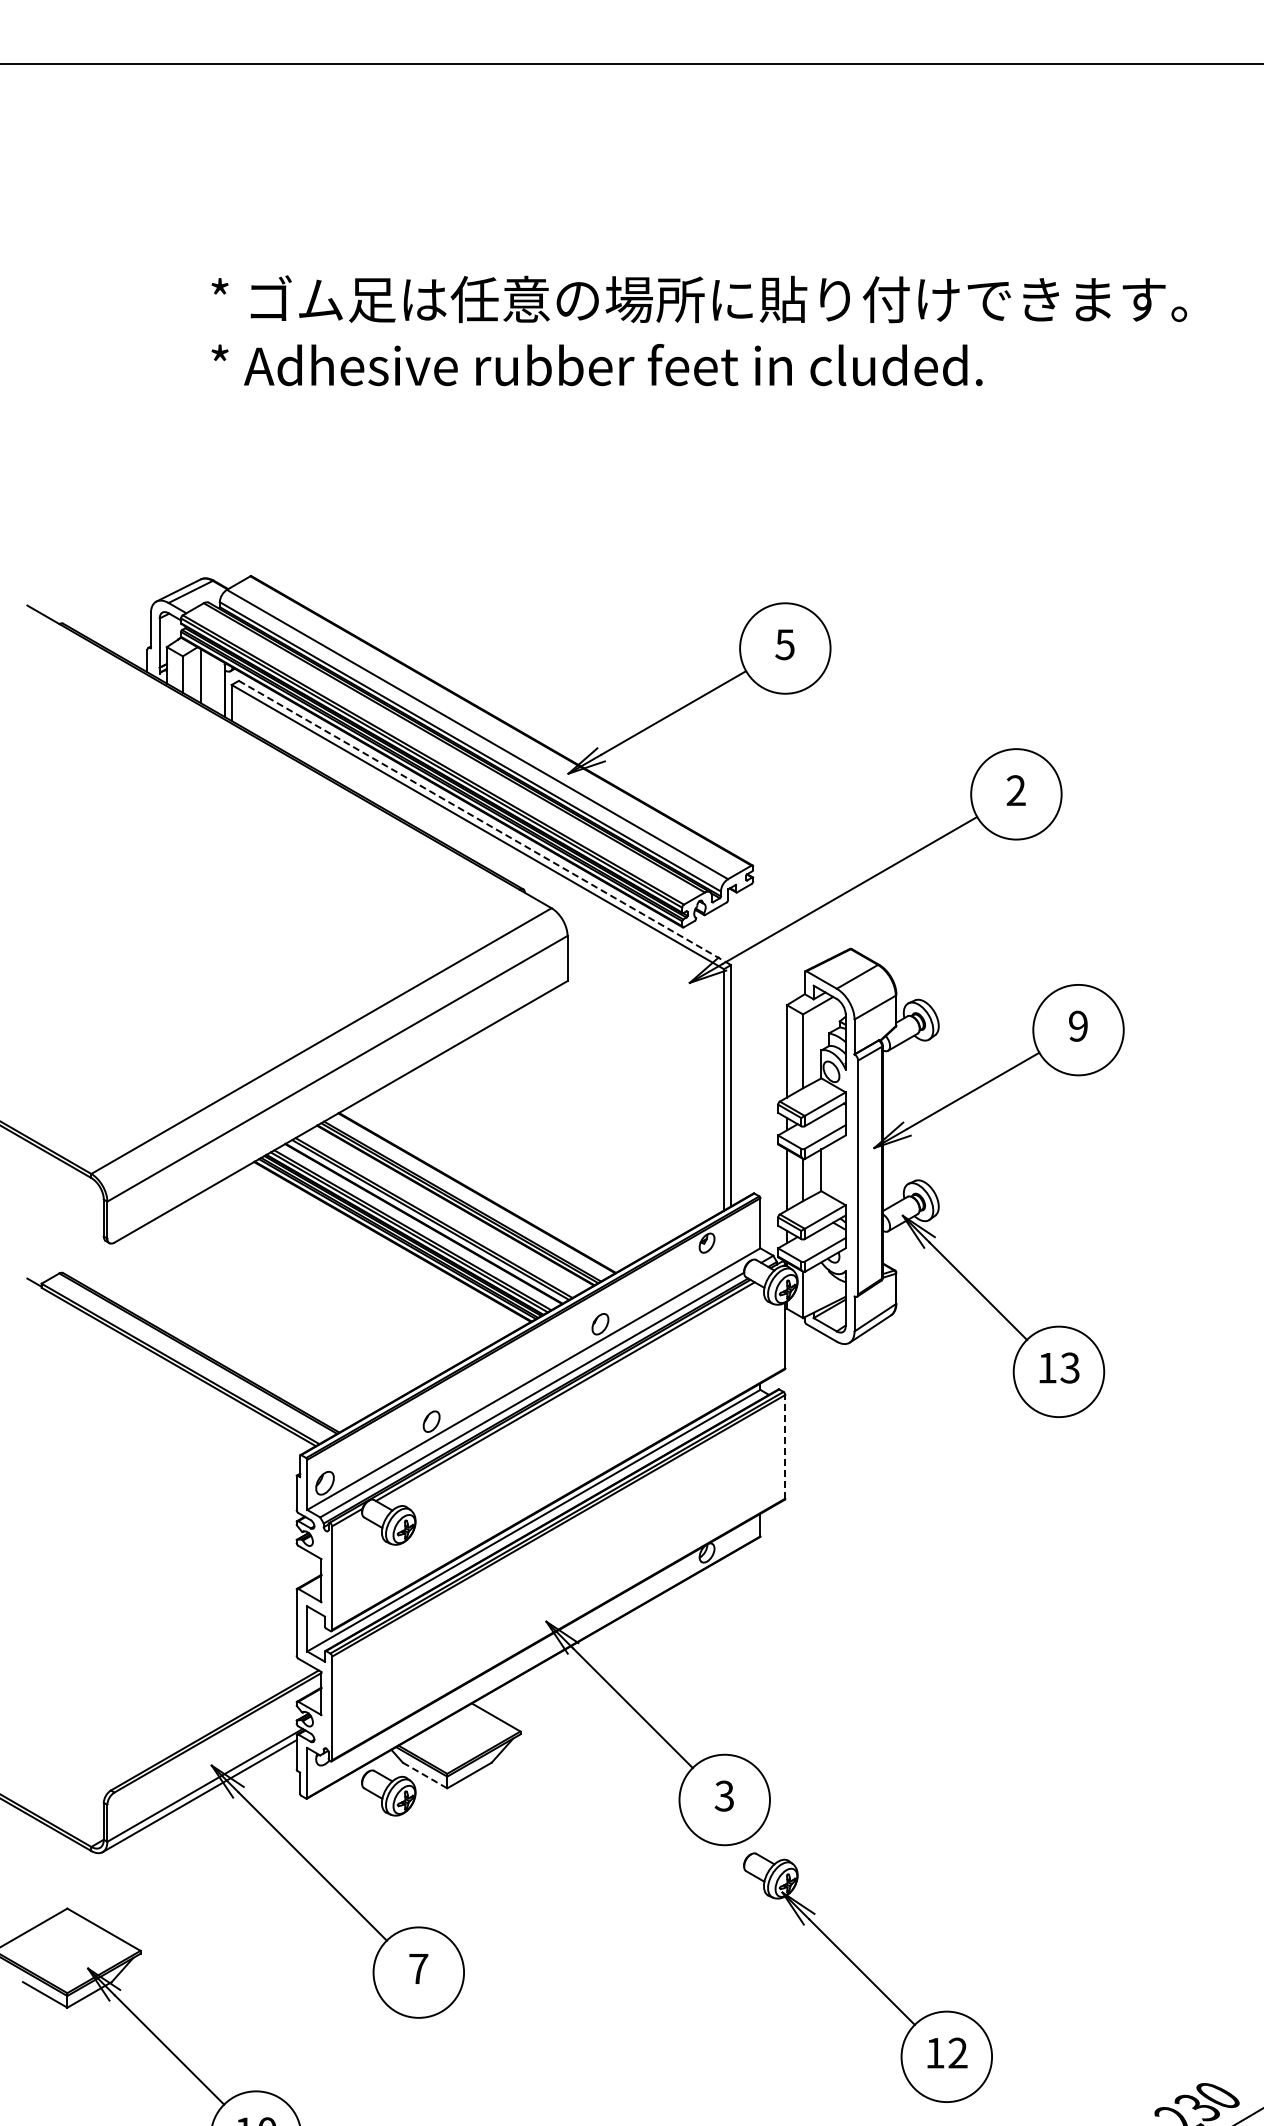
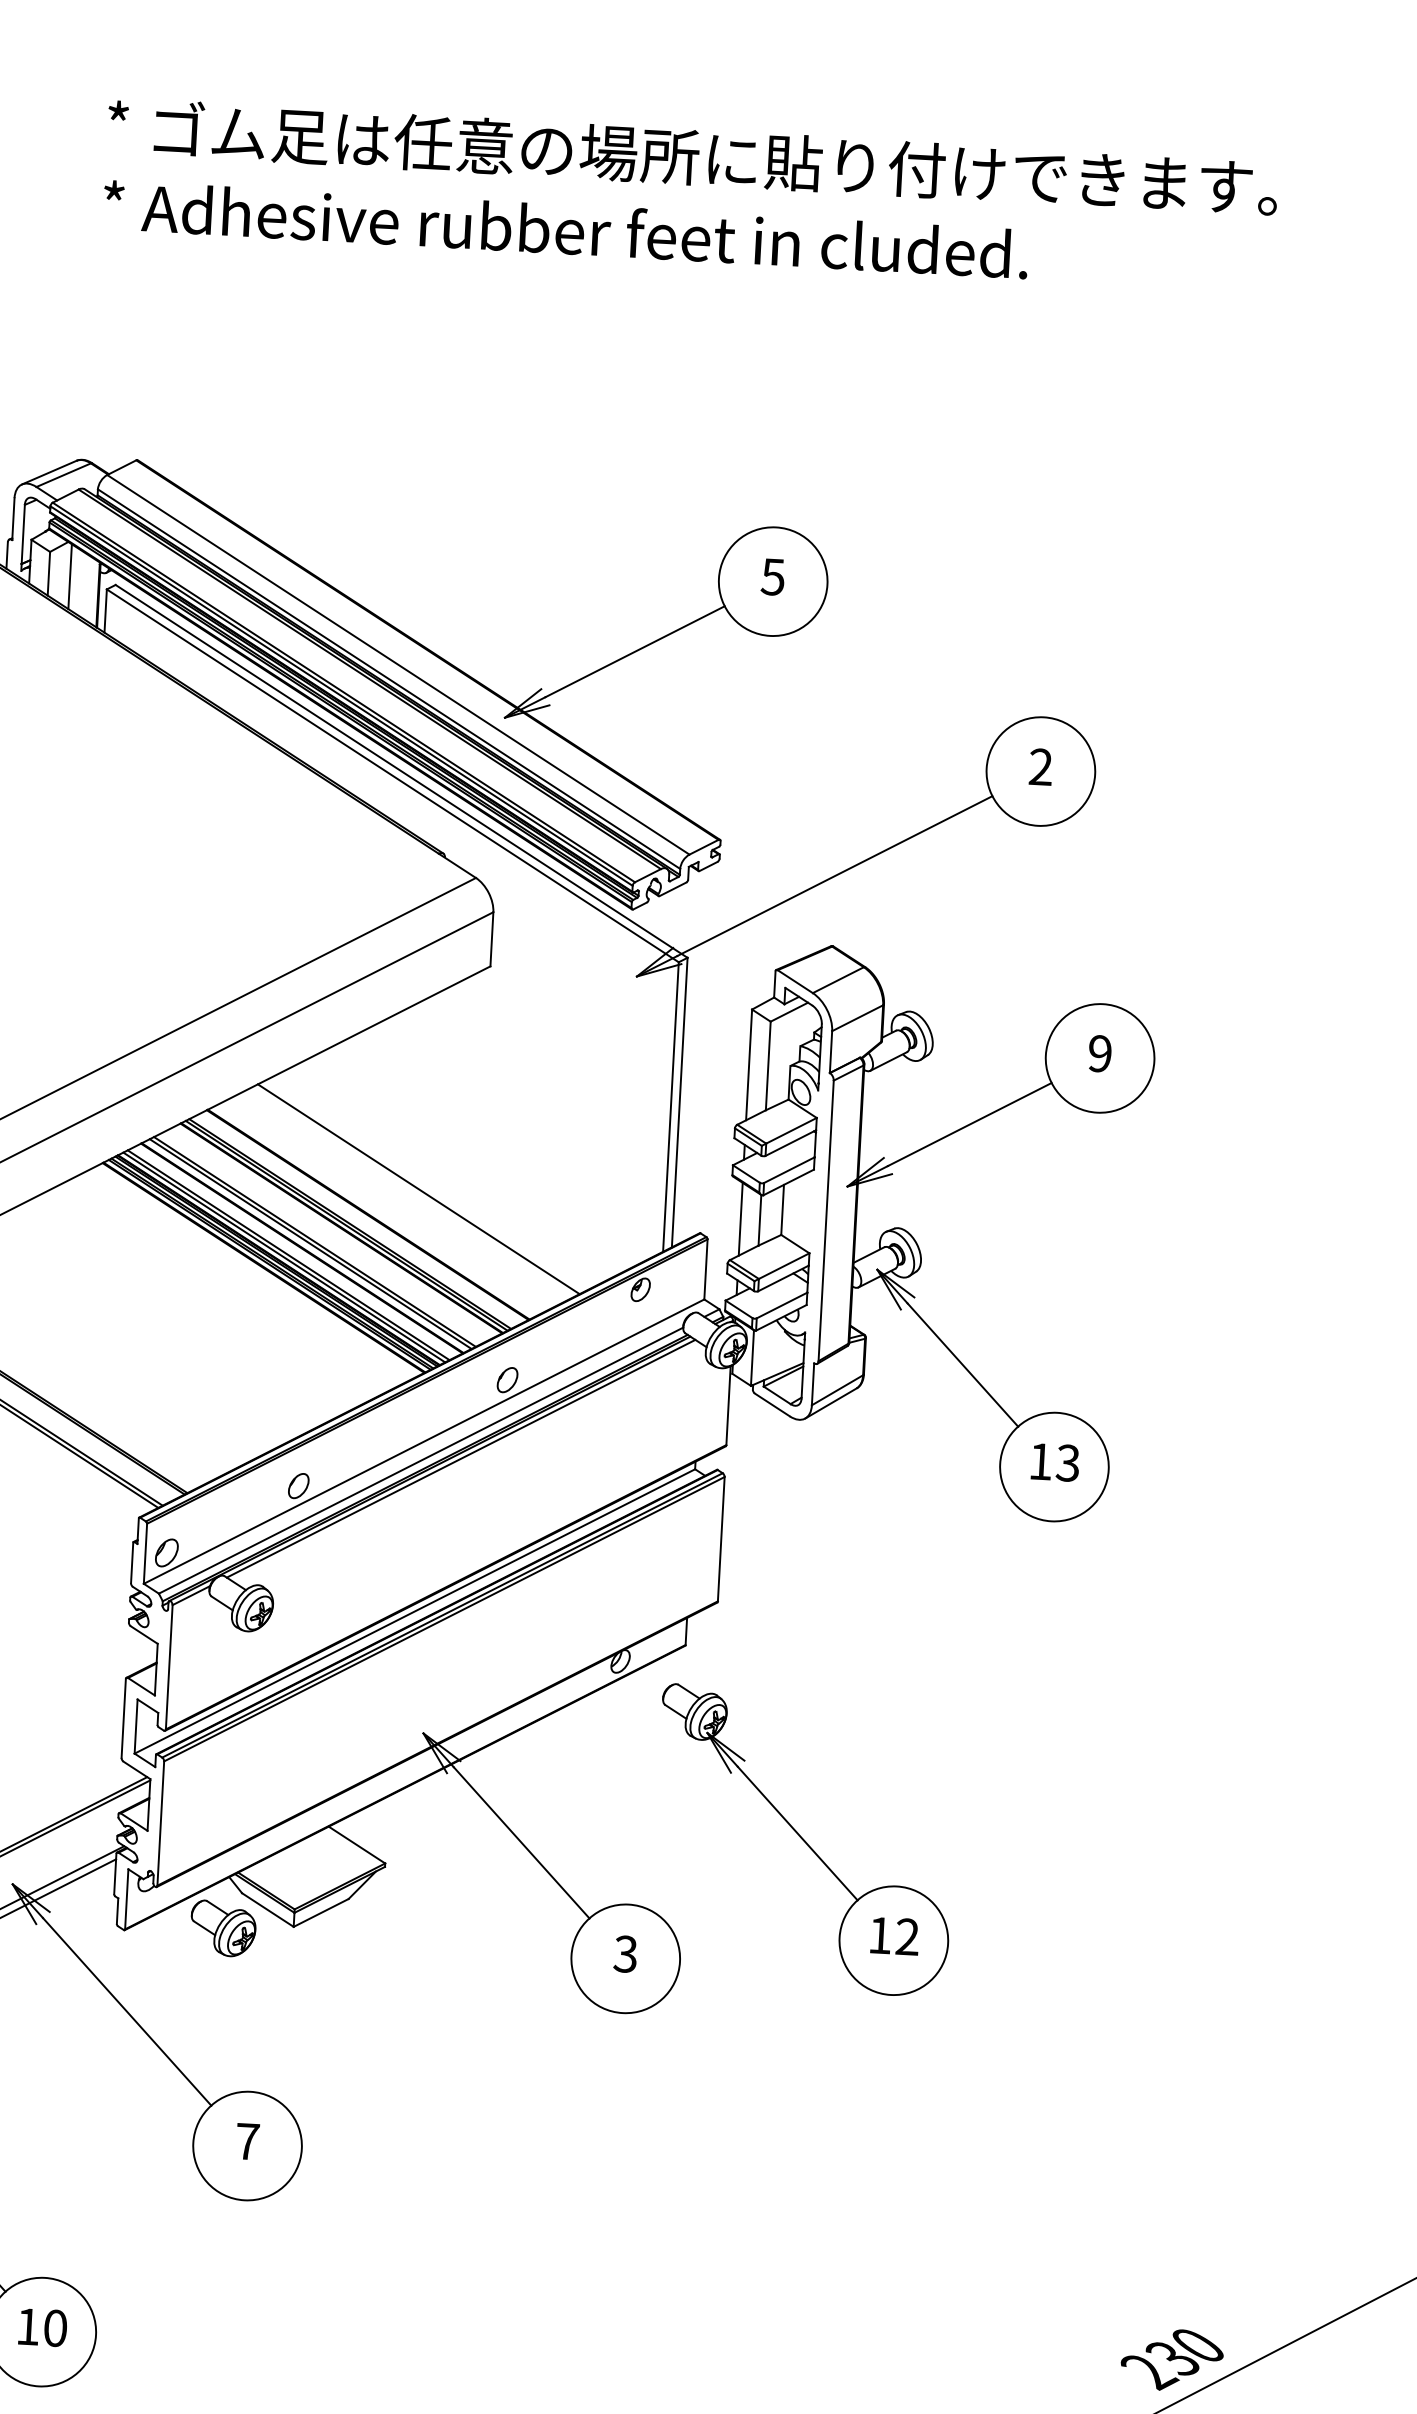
line: (485, 823) -> (402, 772), dashed -> solid
line: (517, 1169) -> (418, 1189), added
line: (785, 1446) -> (721, 1538), dashed -> solid
line: (425, 1775) -> (268, 1910), dashed -> solid
part: (867, 1977) -> (803, 1840), moved

